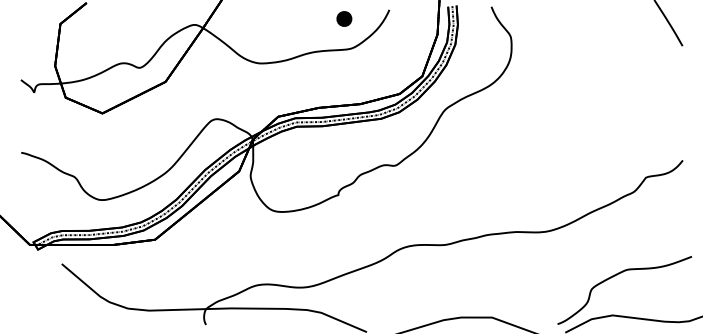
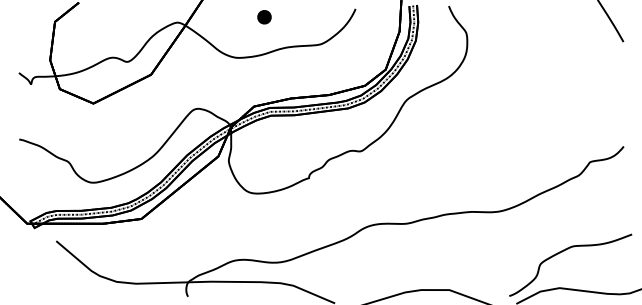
part: (344, 19) -> (264, 17), moved

